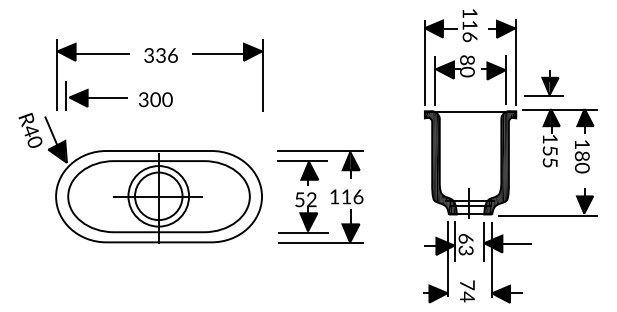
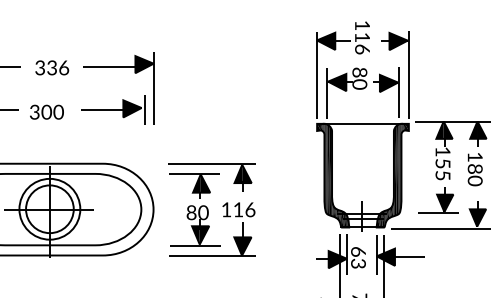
part: (543, 83) -> (438, 200), moved
part: (222, 97) -> (113, 110), added
text: (306, 199) -> (198, 212), 52 -> 80

